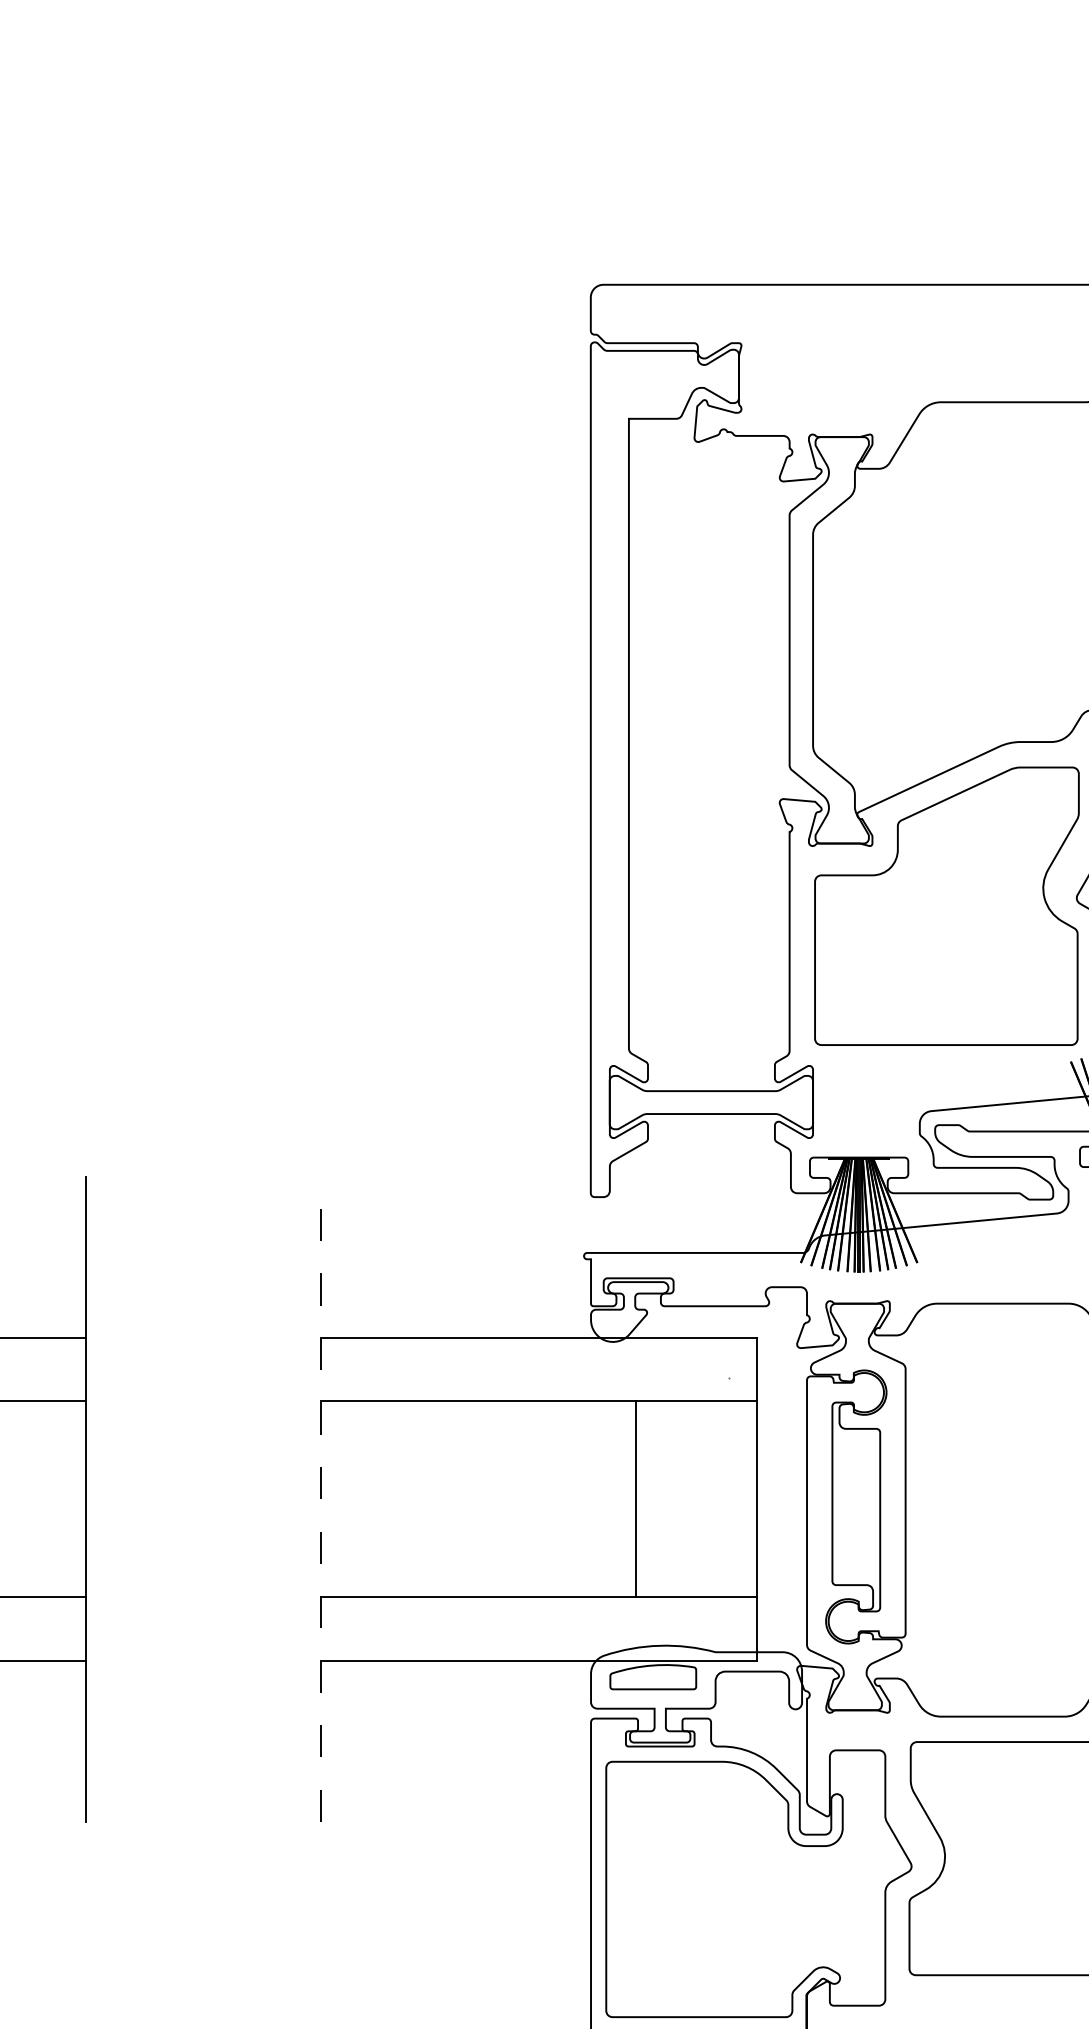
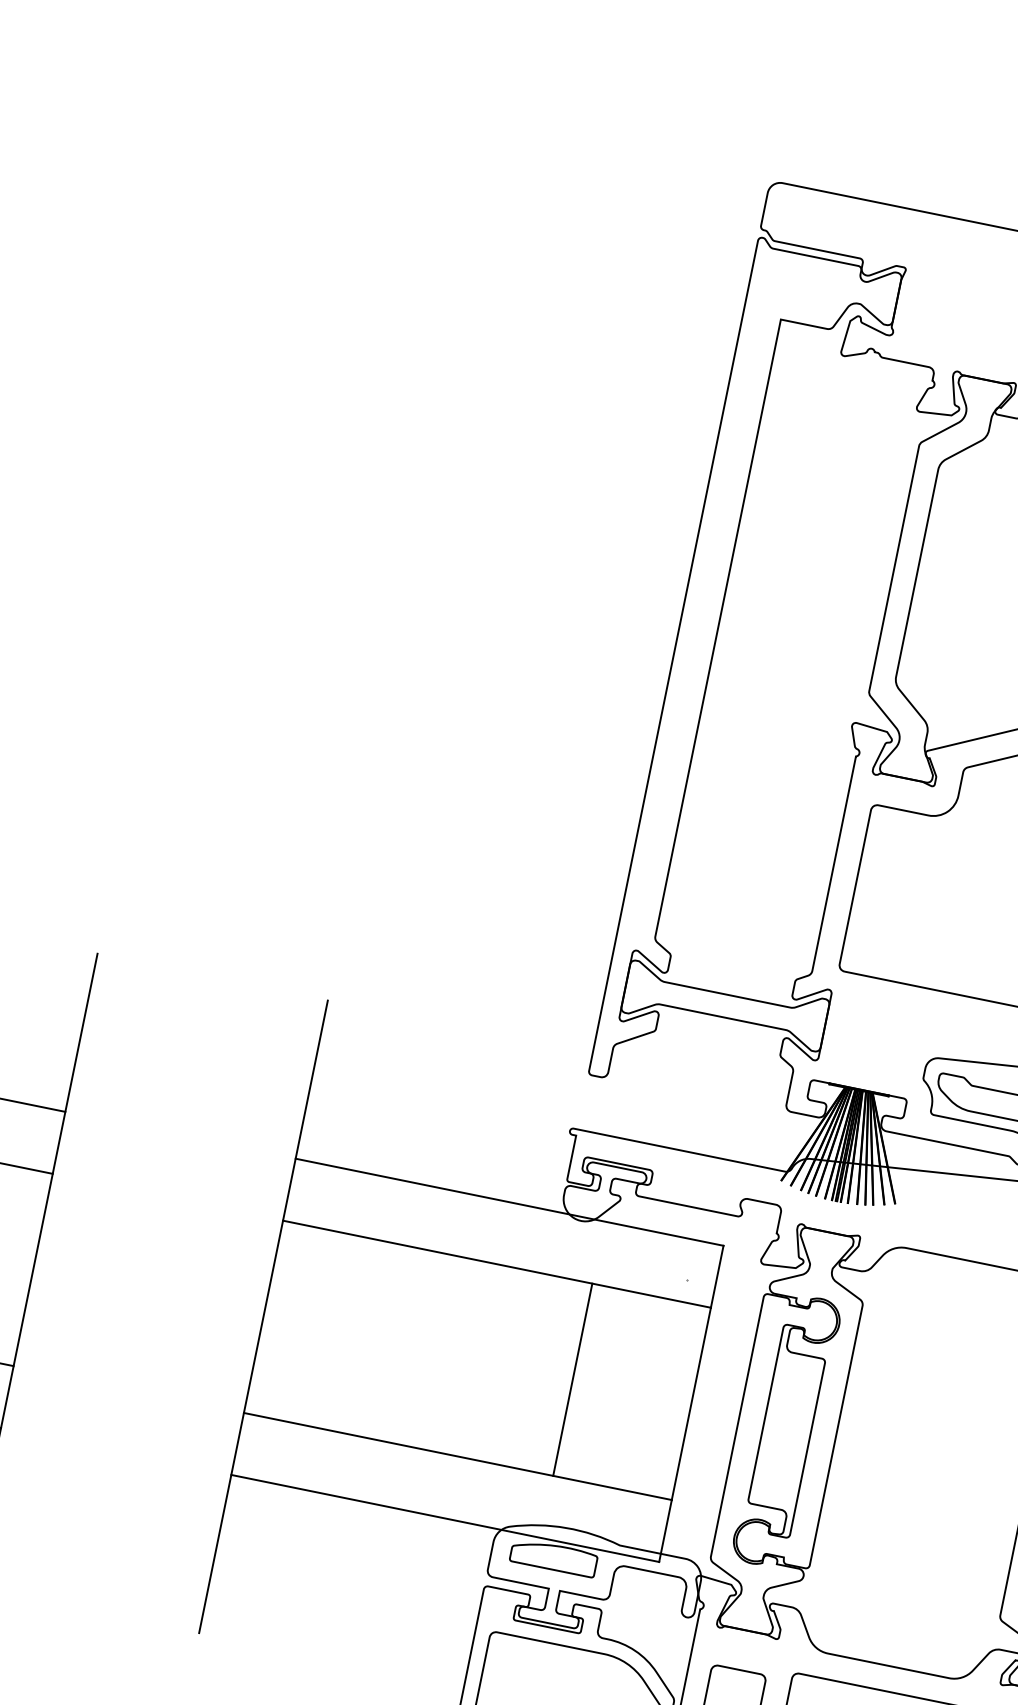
line: (320, 1499) -> (263, 1317), dashed -> solid

